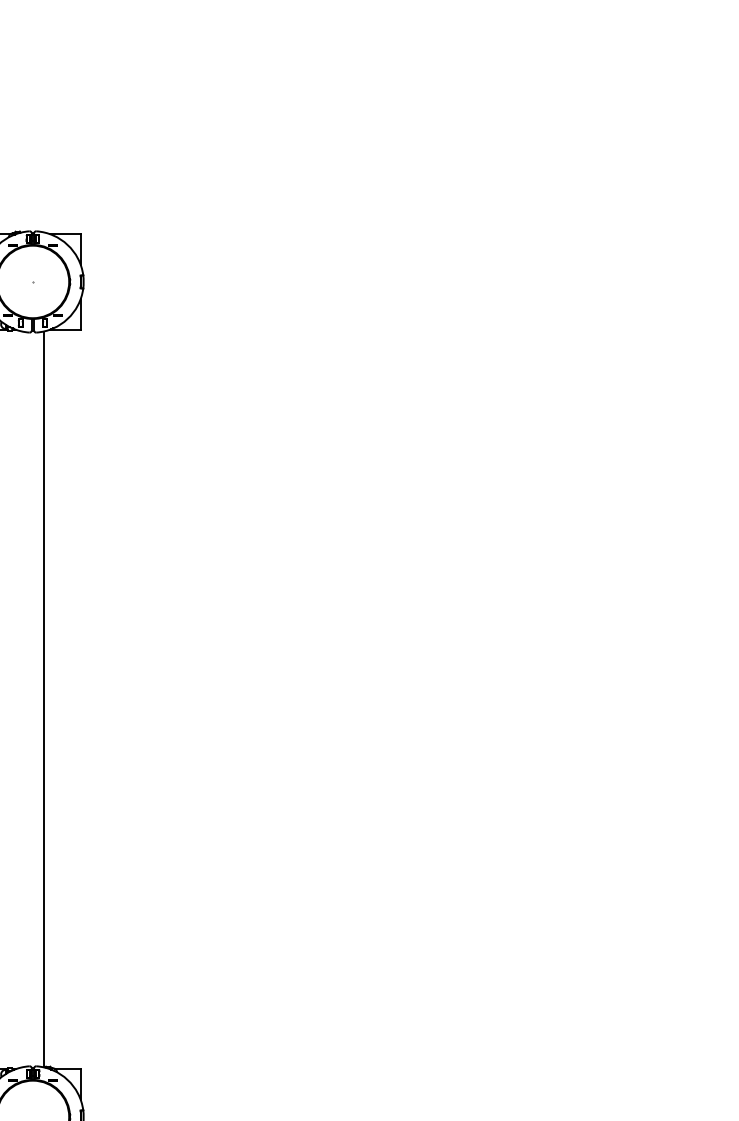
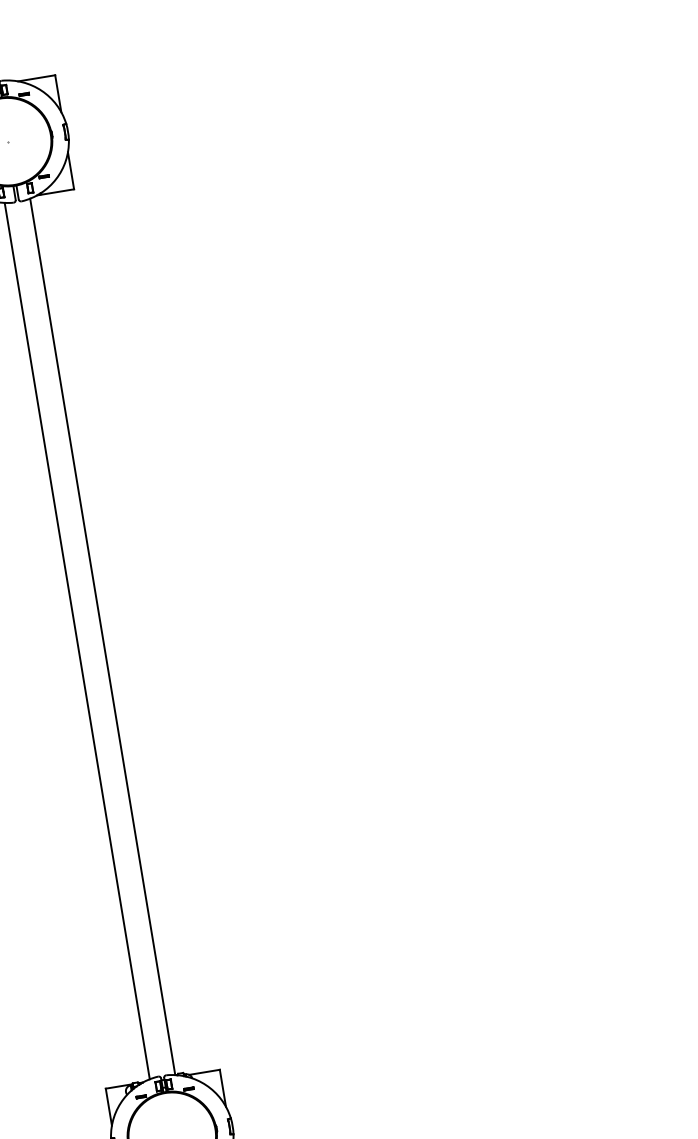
line: (22, 699) -> (77, 641), added

